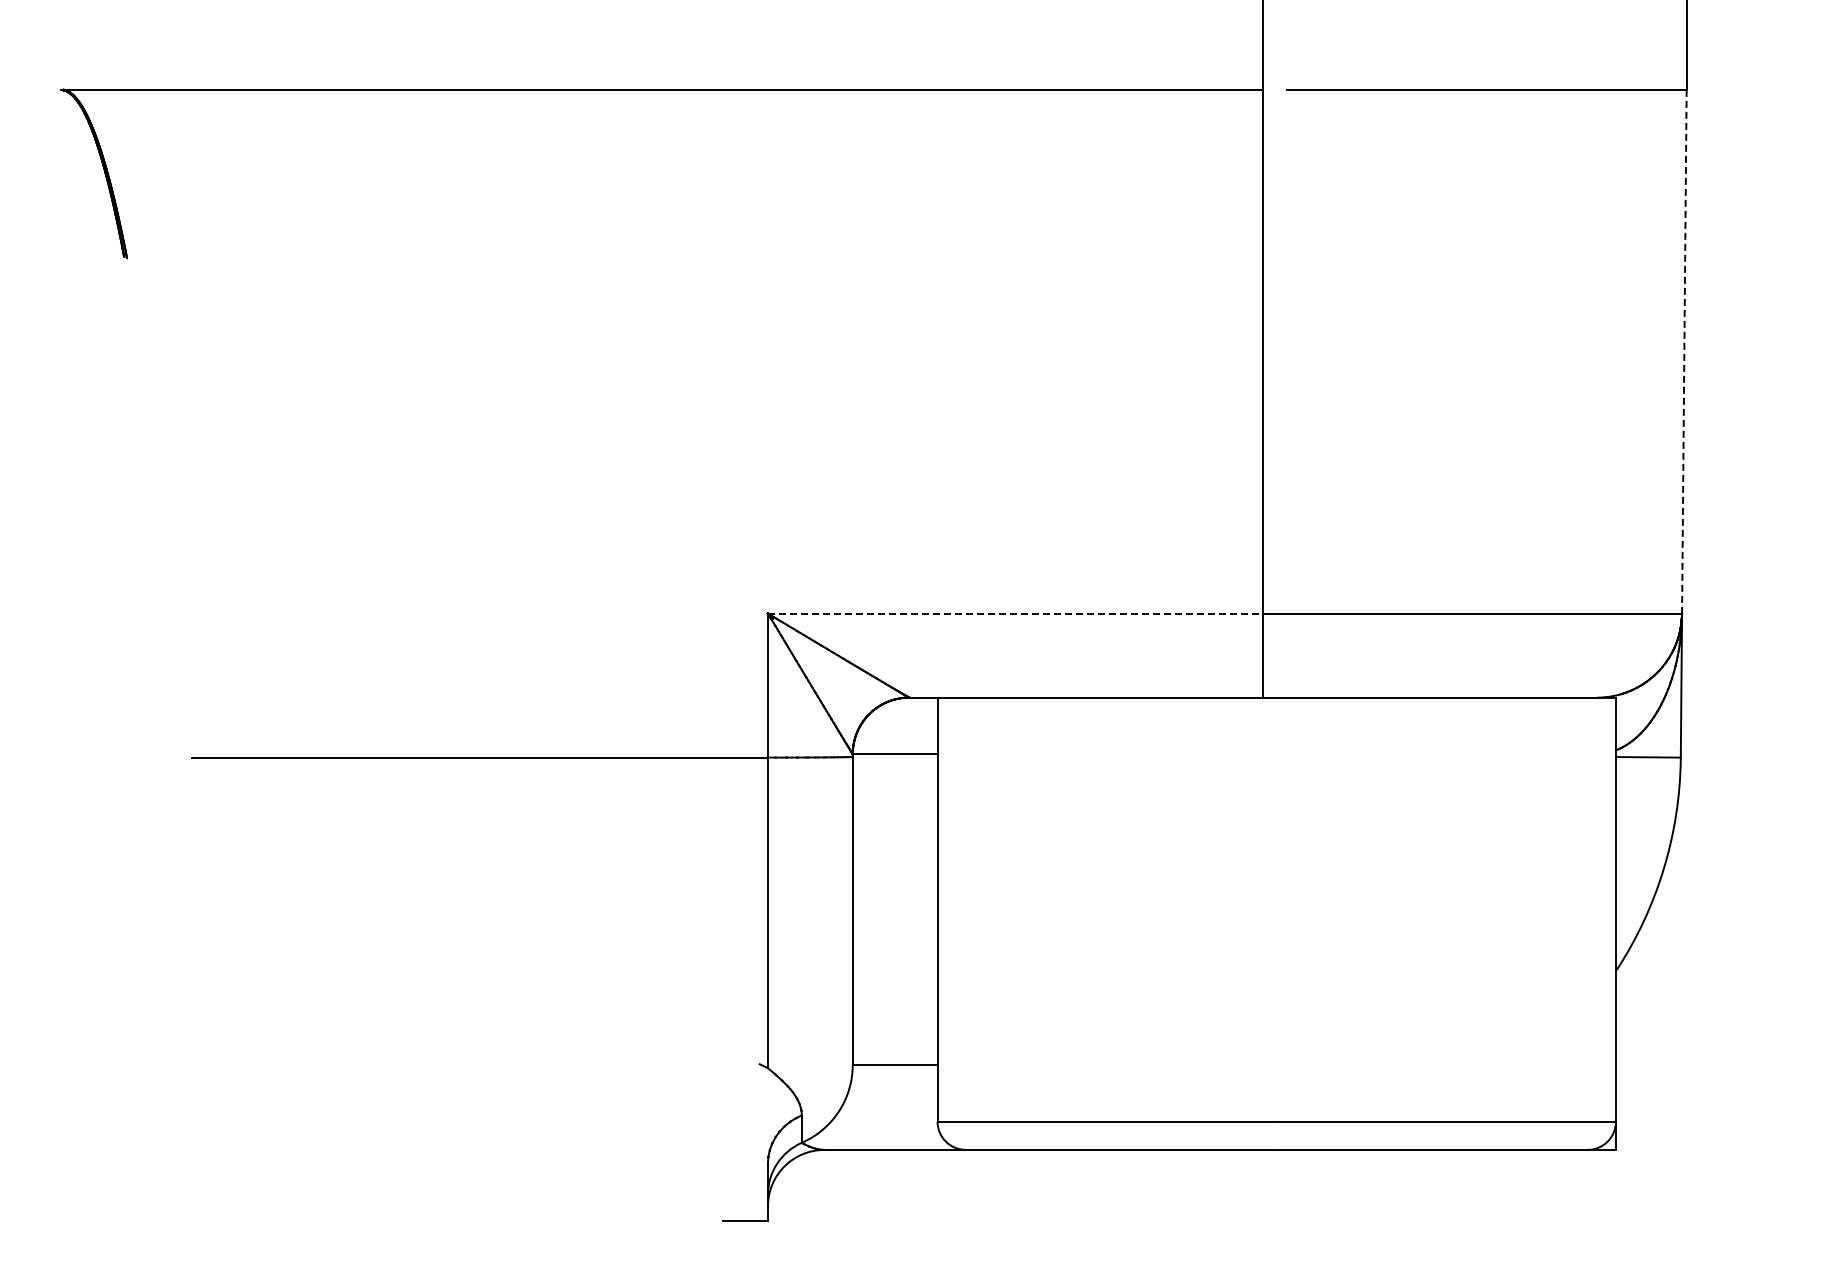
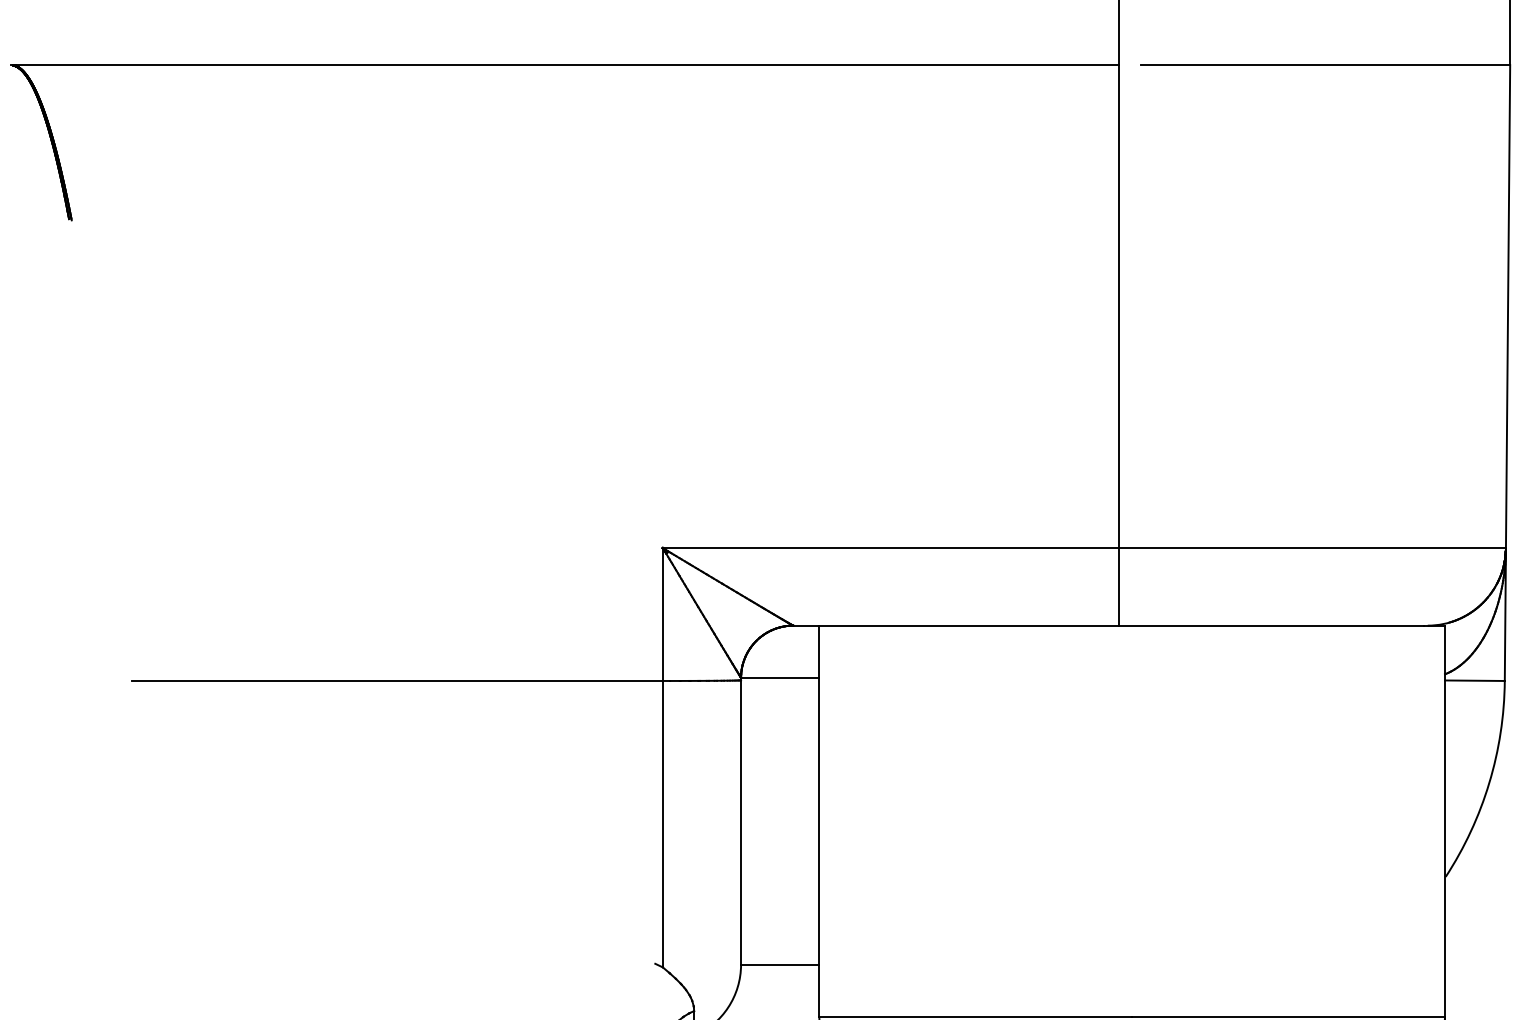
line: (1684, 351) -> (1508, 306), dashed -> solid
line: (1015, 613) -> (891, 548), dashed -> solid

